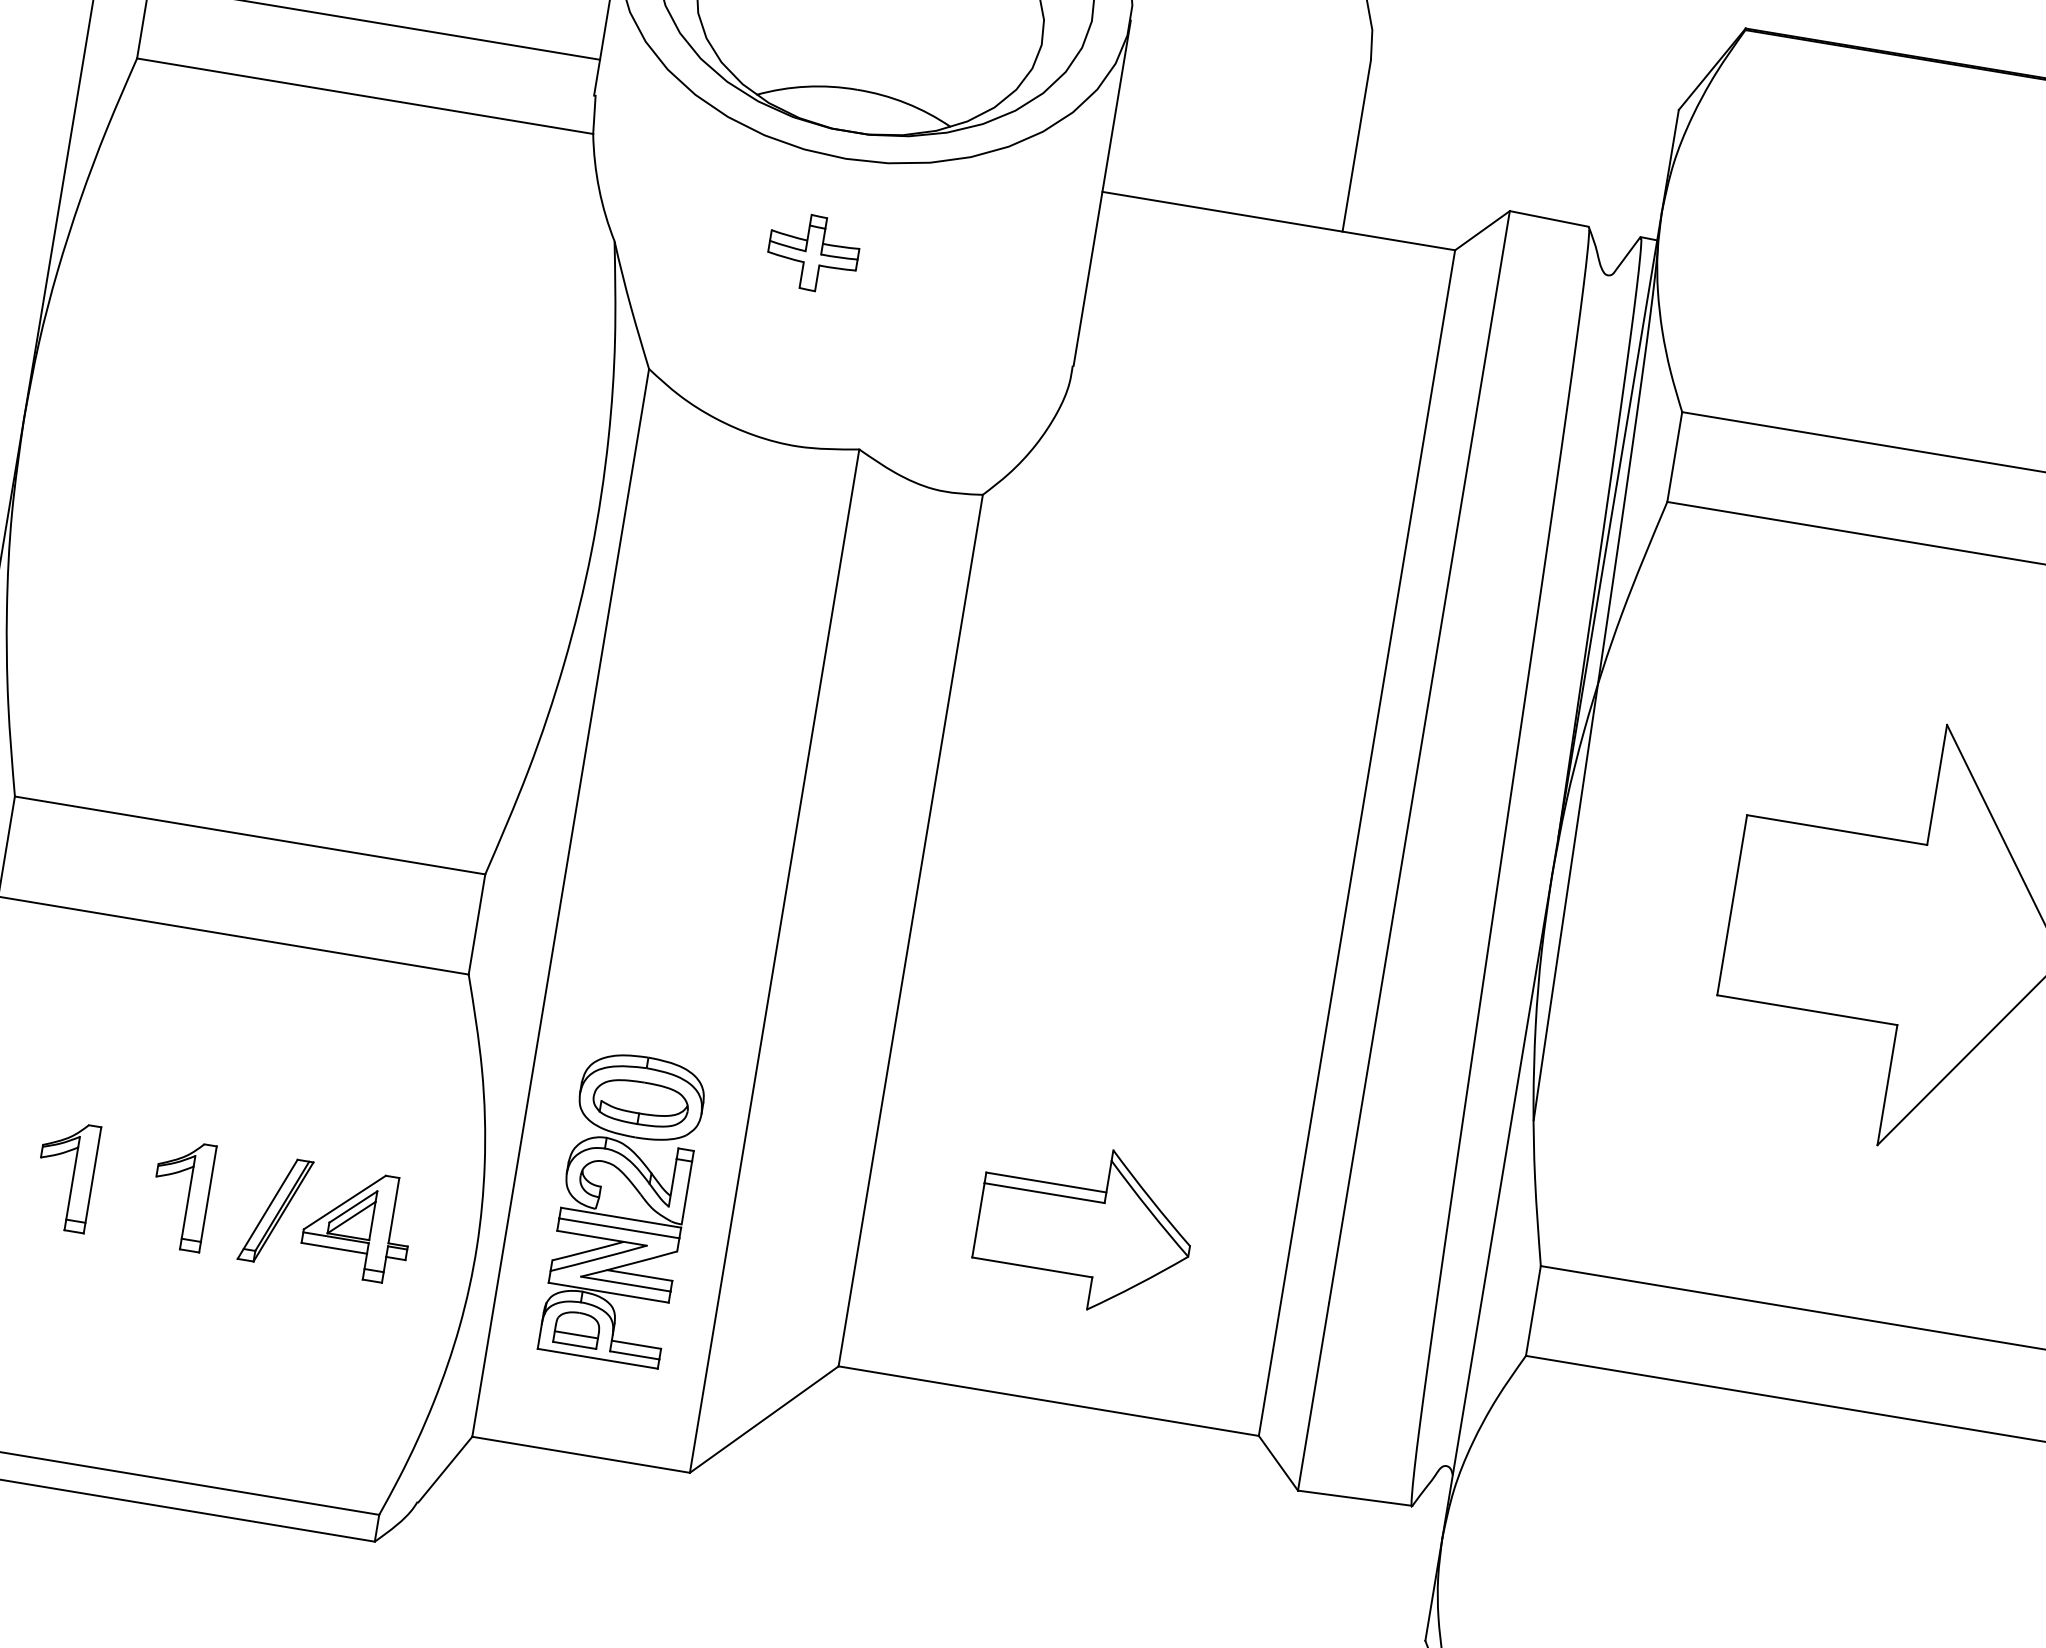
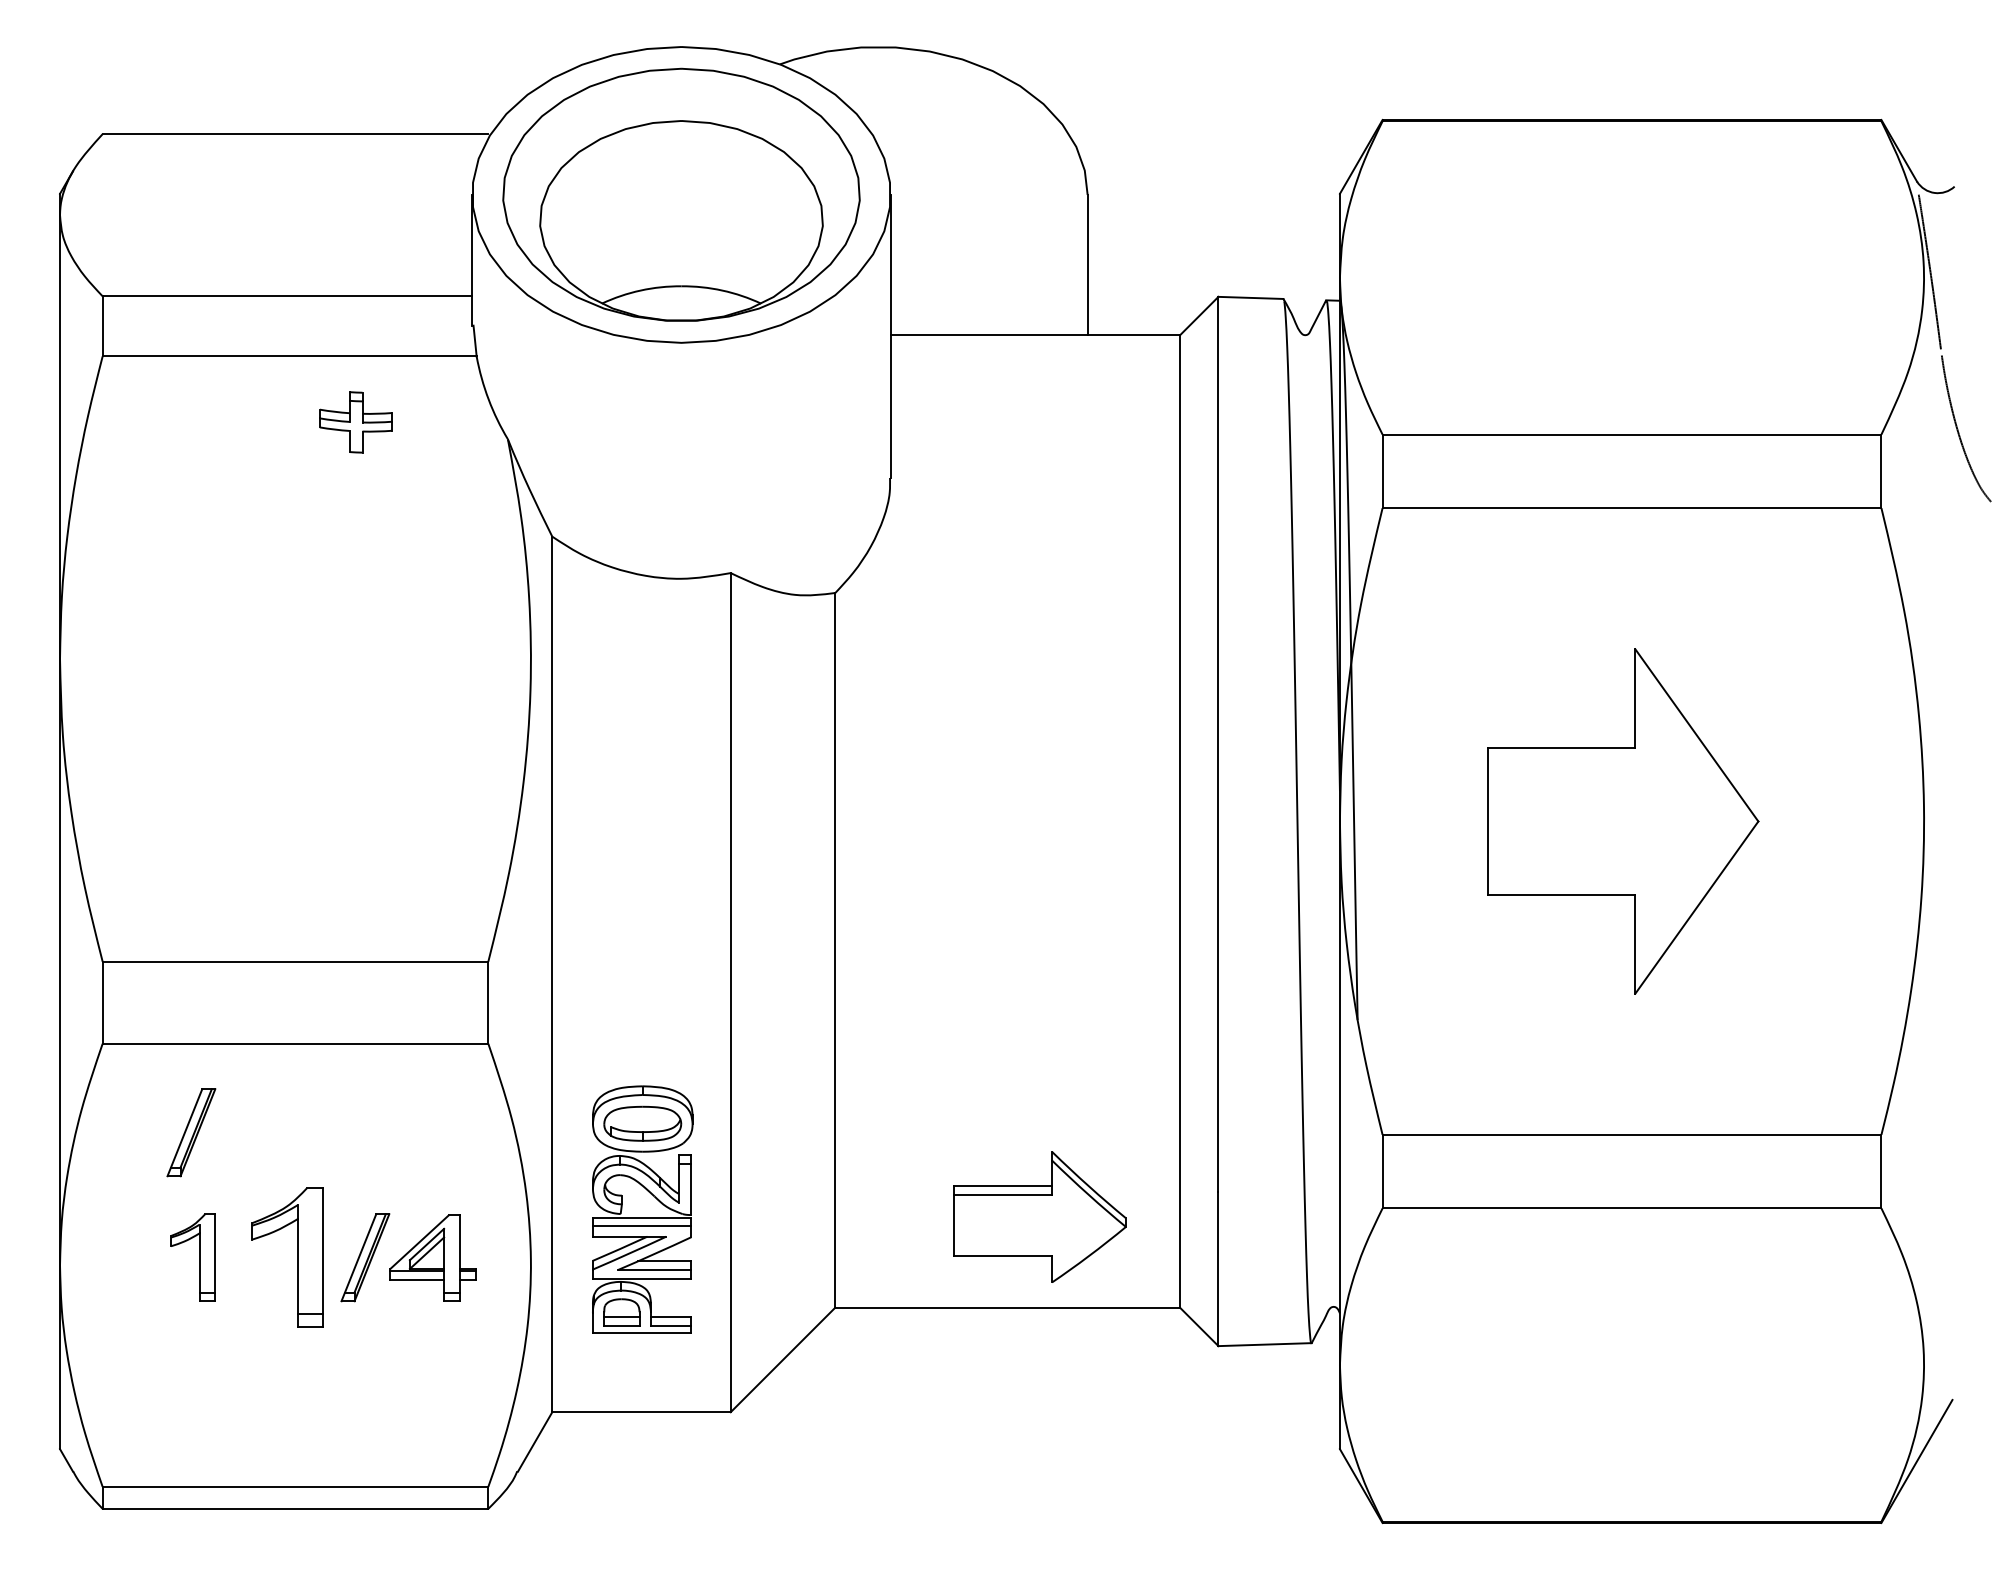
part: (812, 253) -> (355, 422), moved
part: (88, 1022) -> (191, 1132), added
part: (180, 1194) -> (287, 1257), size x1.6
part: (1084, 1226) -> (1039, 1216), moved

